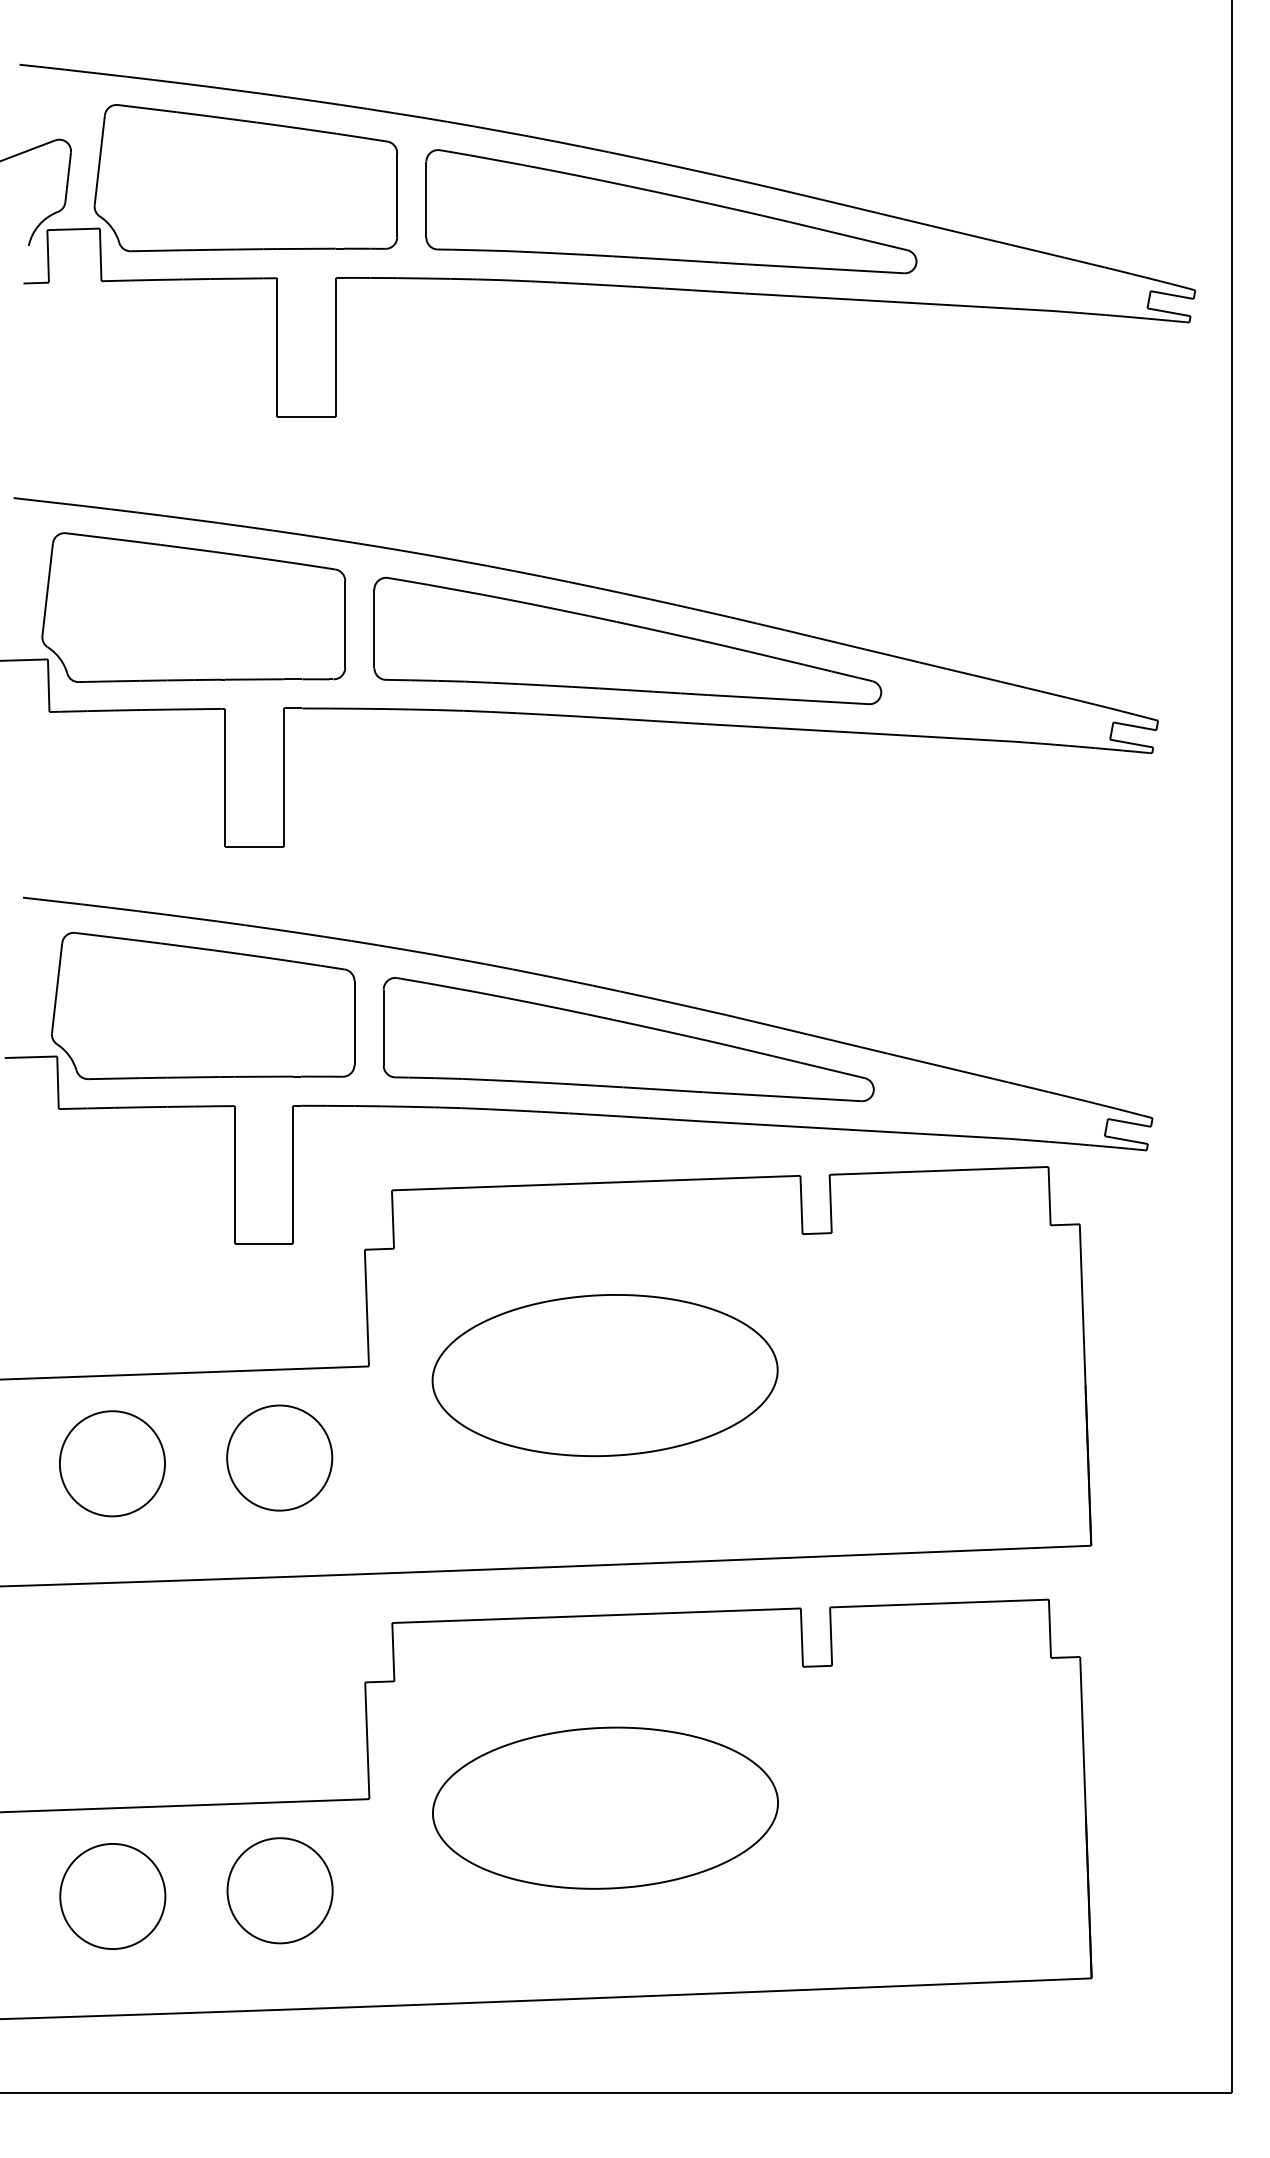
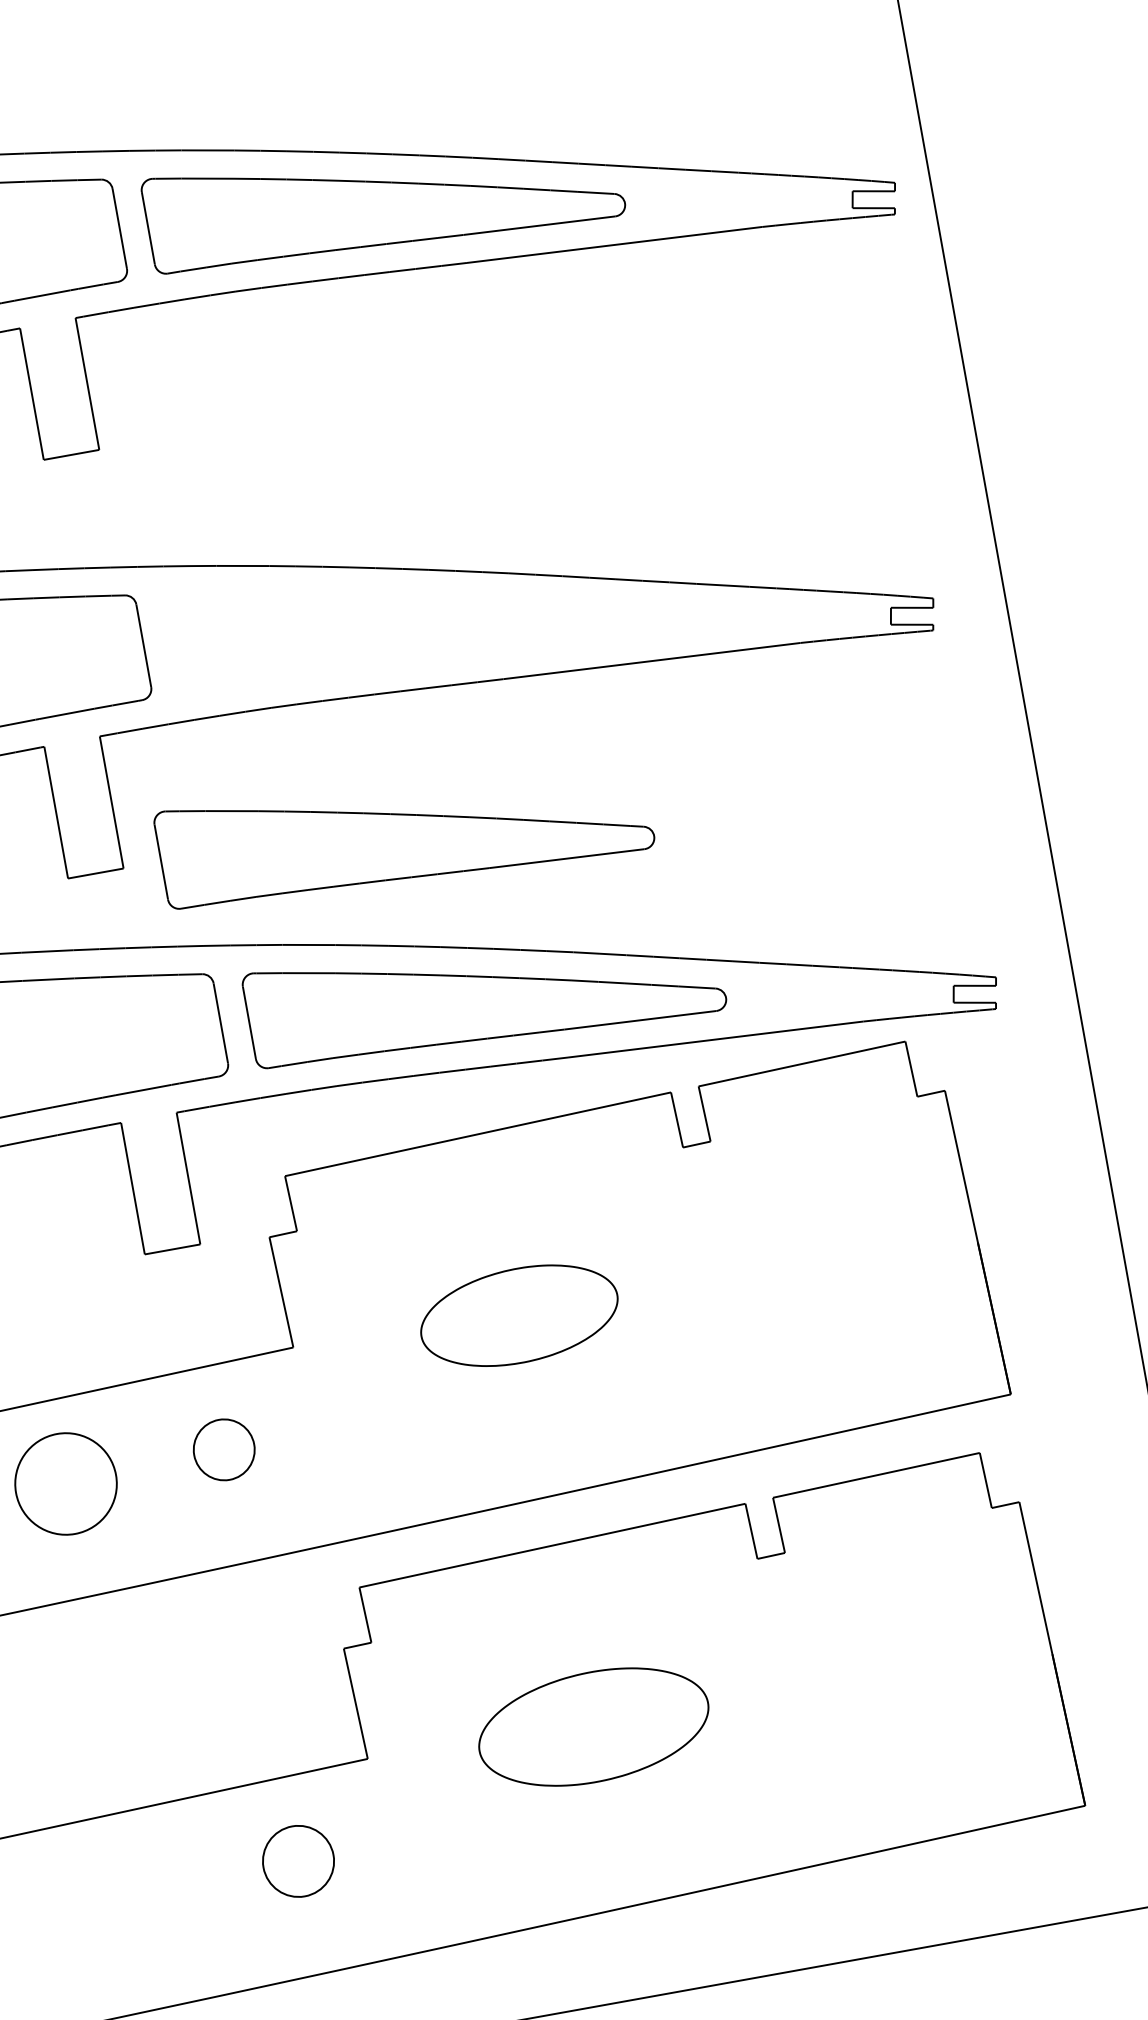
part: (627, 640) -> (403, 829), moved
part: (604, 1375) -> (518, 1315), size x0.6
part: (279, 1457) -> (223, 1449), size x0.6
part: (605, 1807) -> (593, 1726), size x0.7
part: (279, 1890) -> (297, 1861), size x0.7
part: (112, 1896) -> (140, 1895), removed

